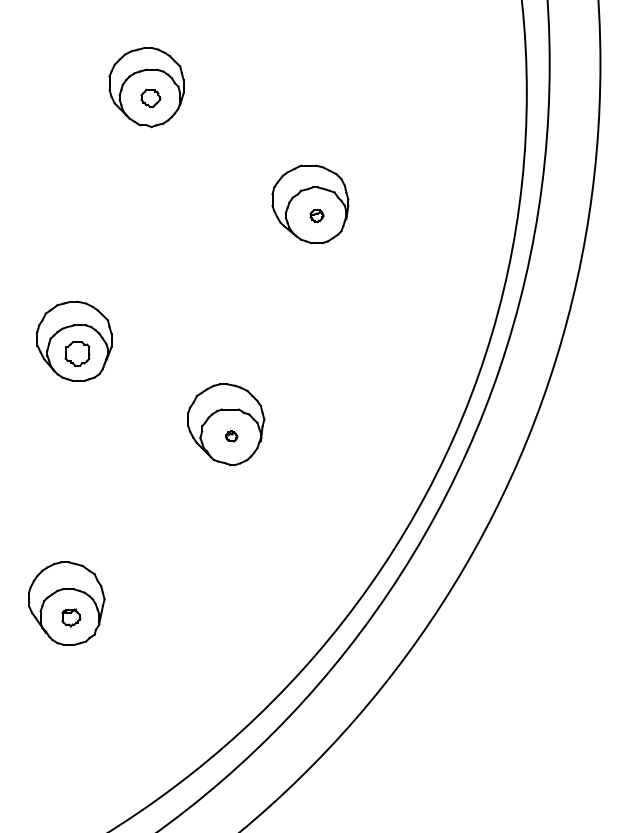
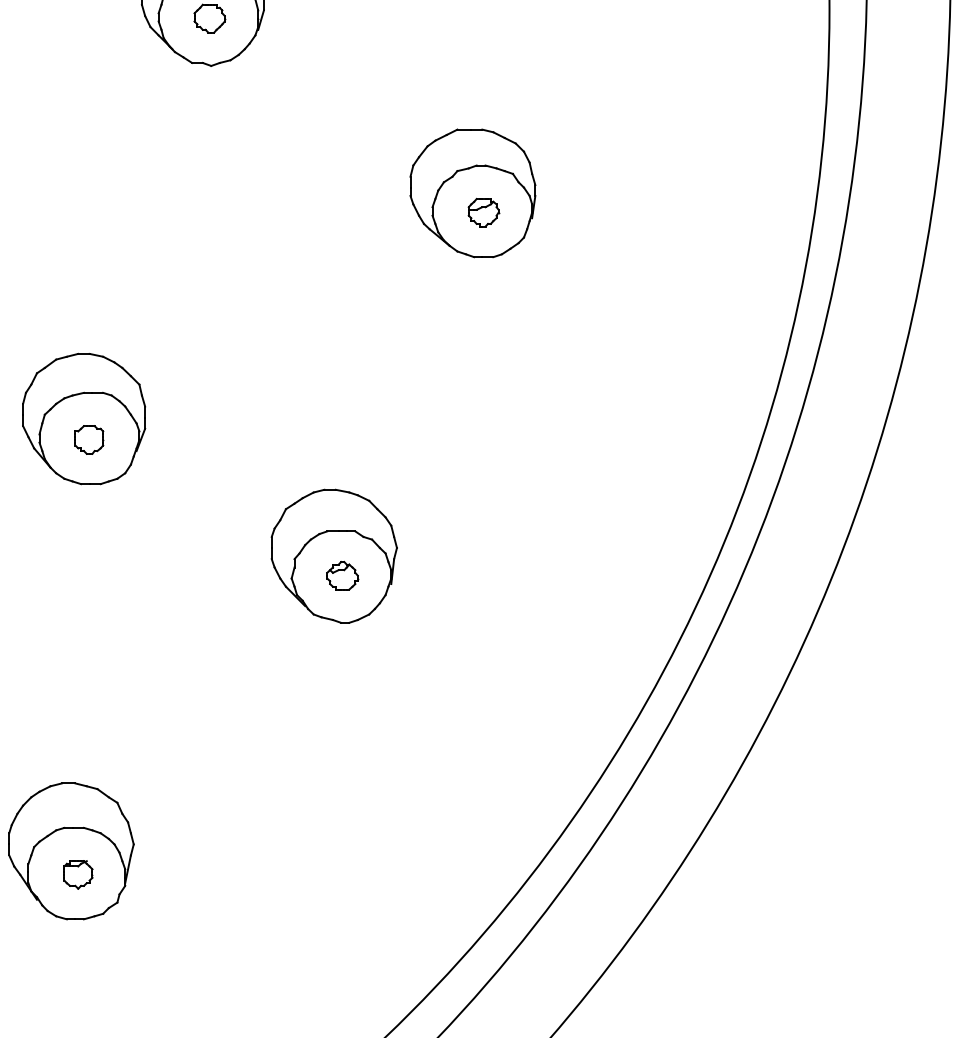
part: (316, 215) -> (482, 211), size x1.43
part: (77, 353) -> (89, 439), size x0.71
part: (231, 436) -> (342, 575), size x1.67

